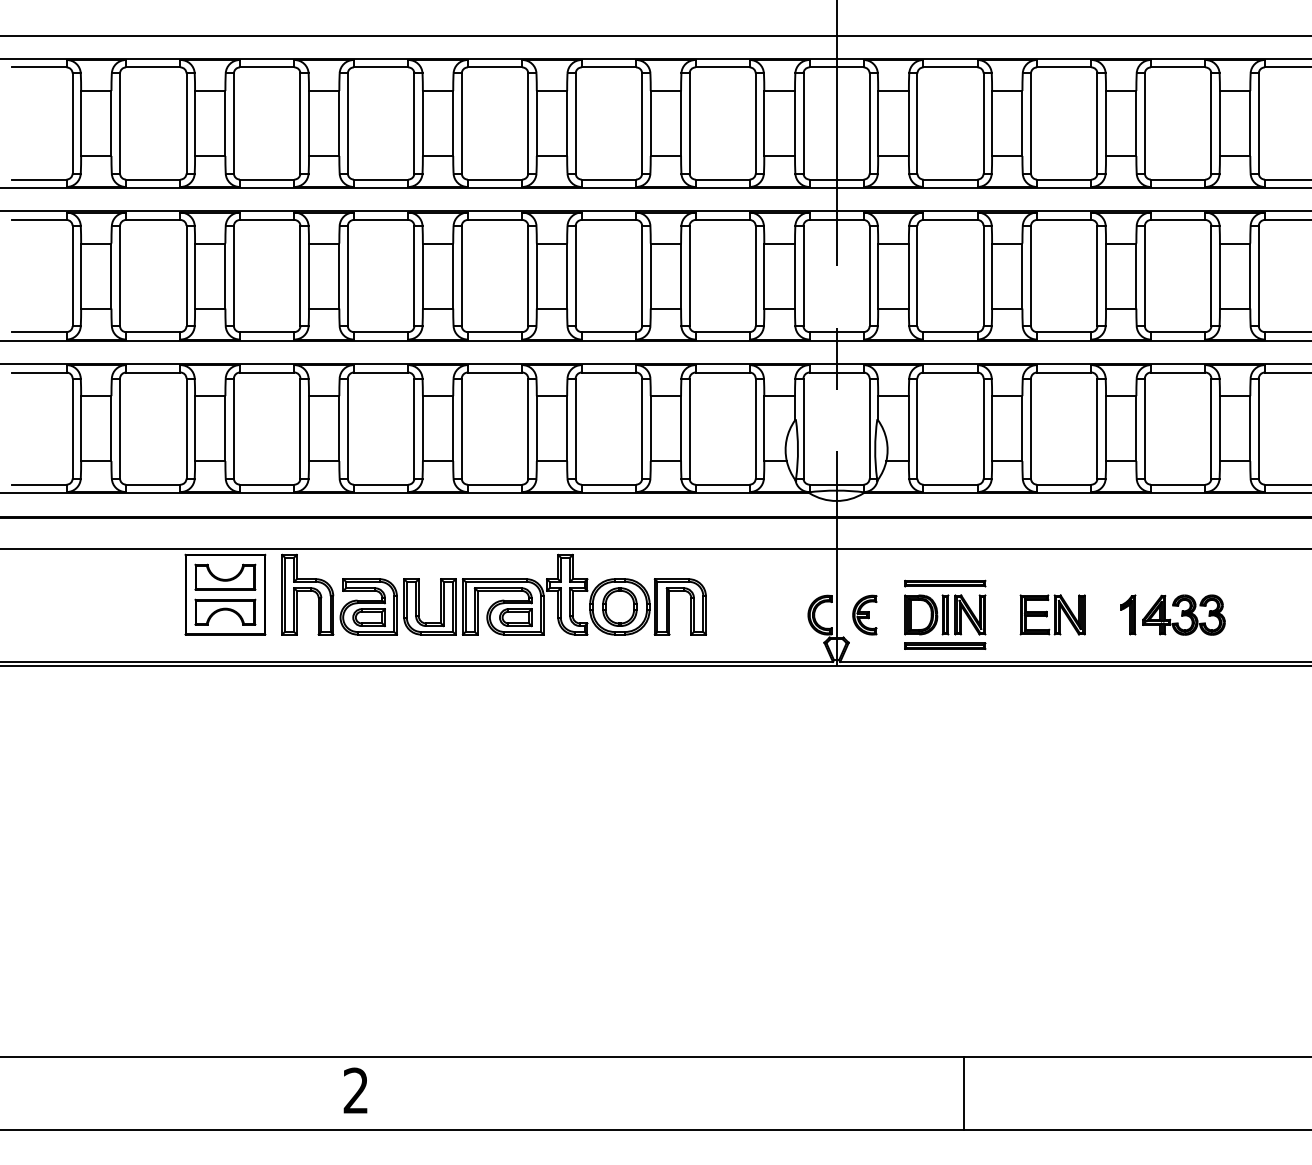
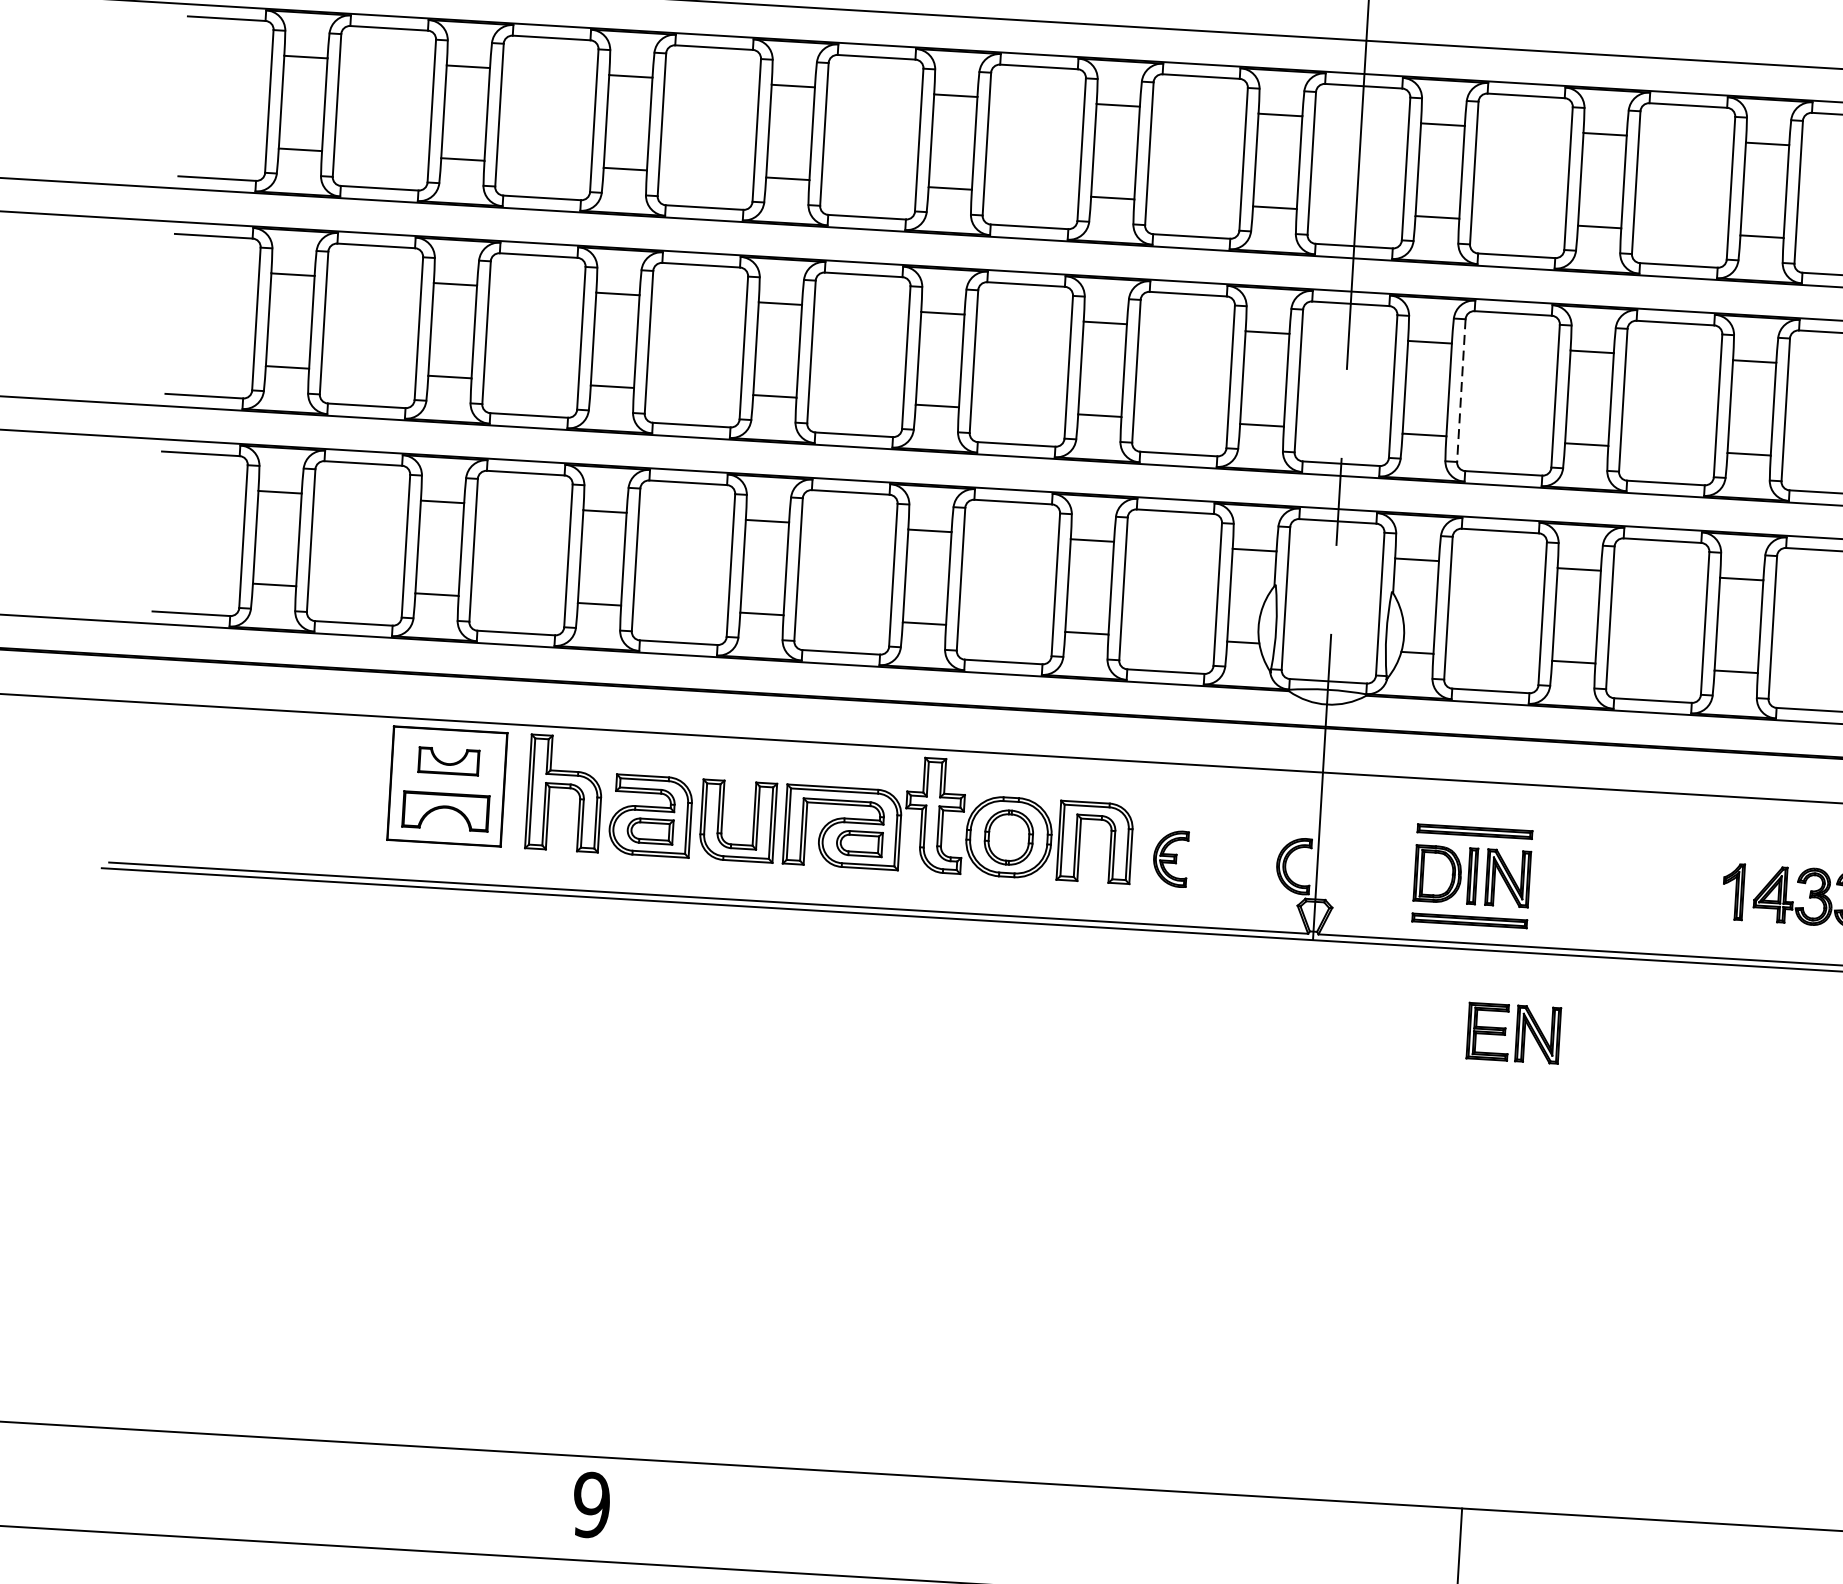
line: (917, 276) -> (1461, 391), solid -> dashed
part: (225, 576) -> (449, 760), size x0.7
part: (864, 614) -> (1170, 857), moved
part: (1052, 614) -> (1513, 1032), moved
text: (355, 1090) -> (590, 1504), 2 -> 9

